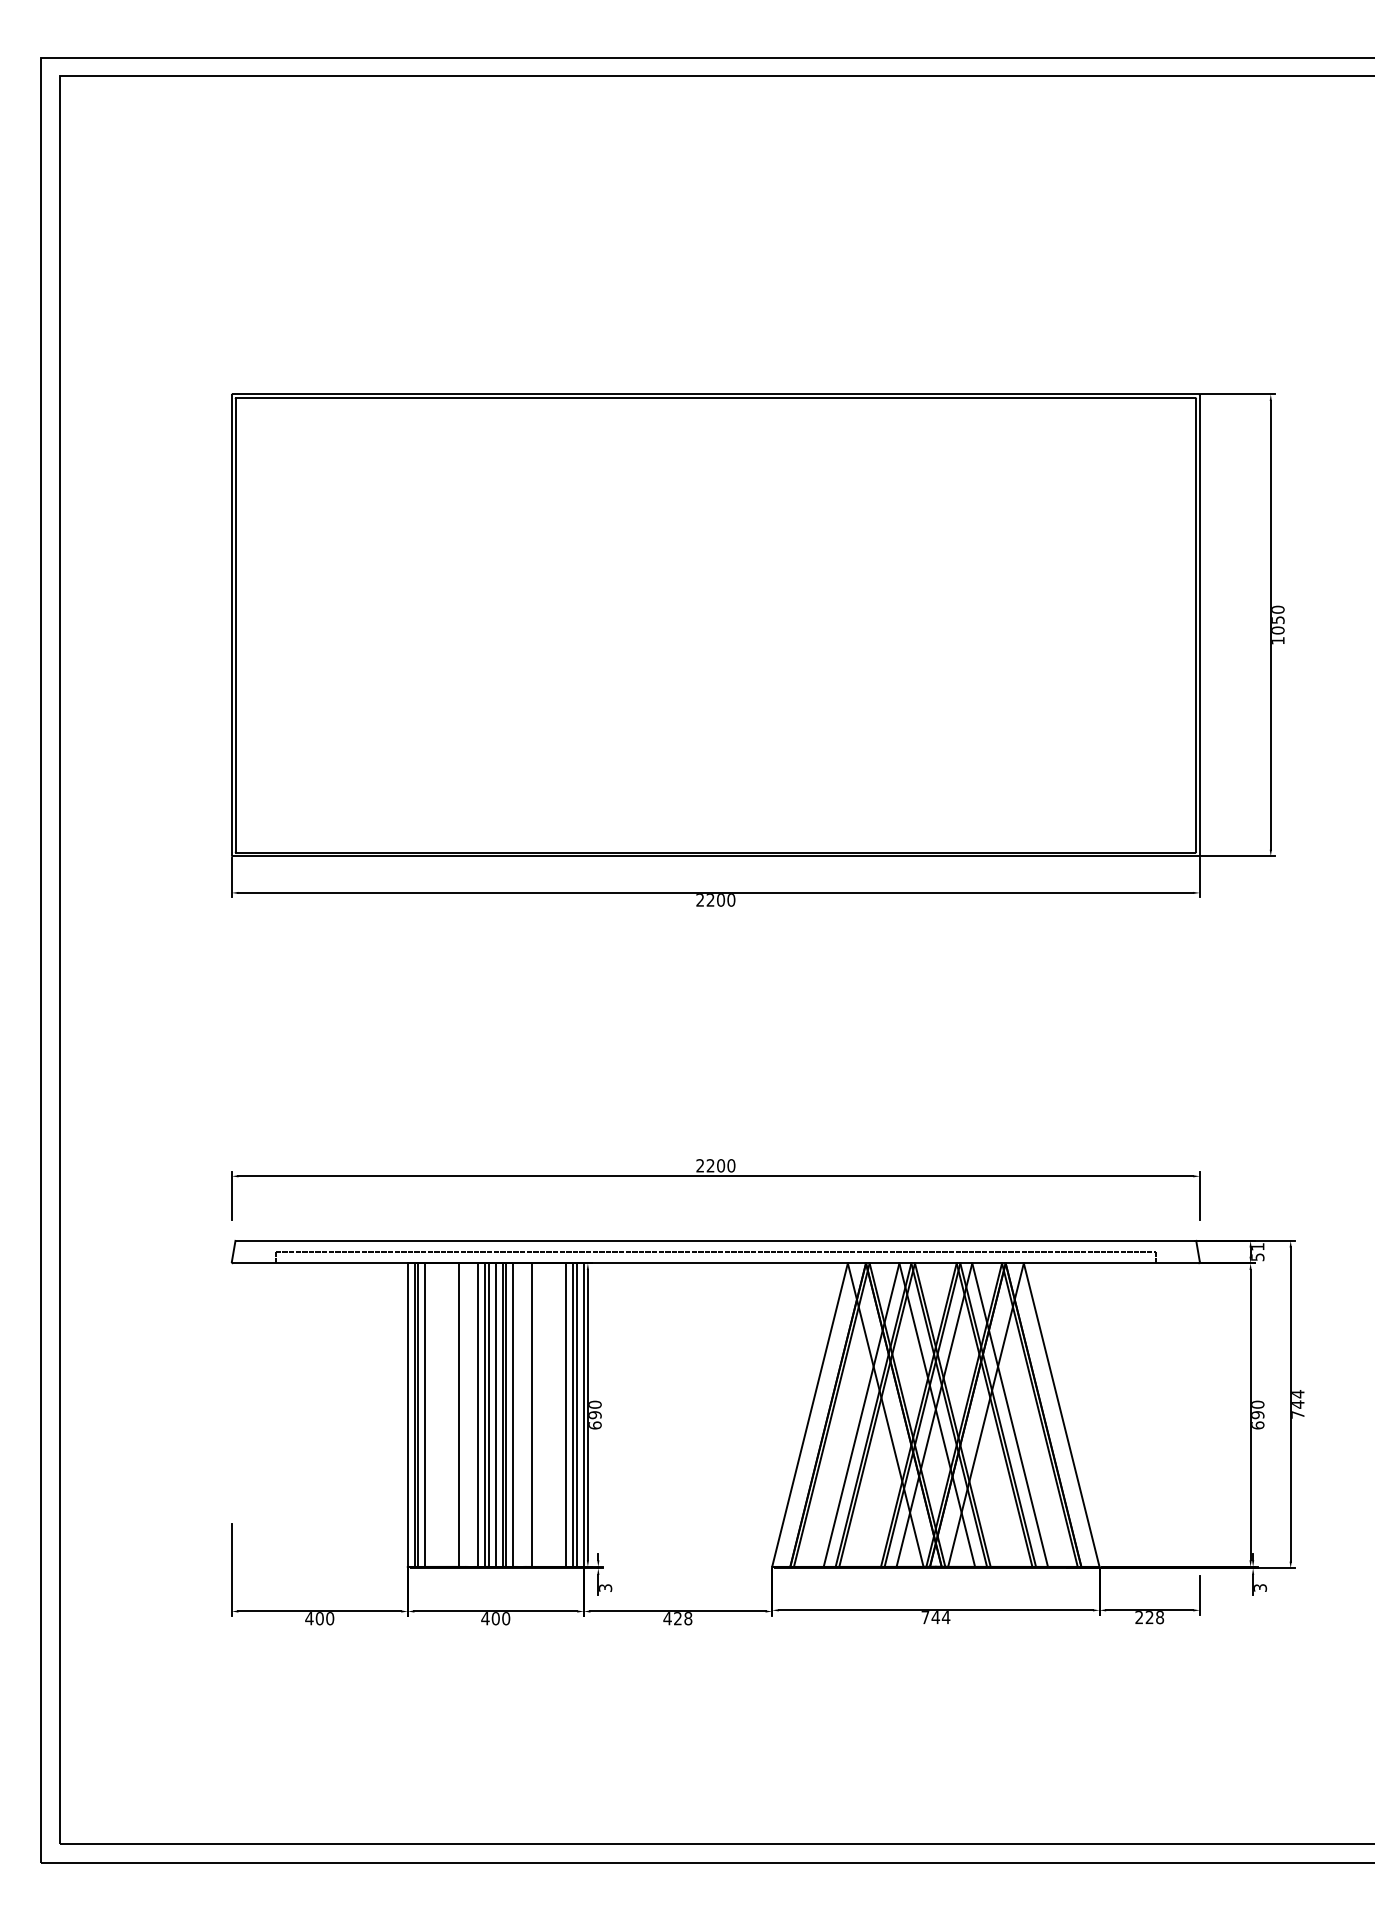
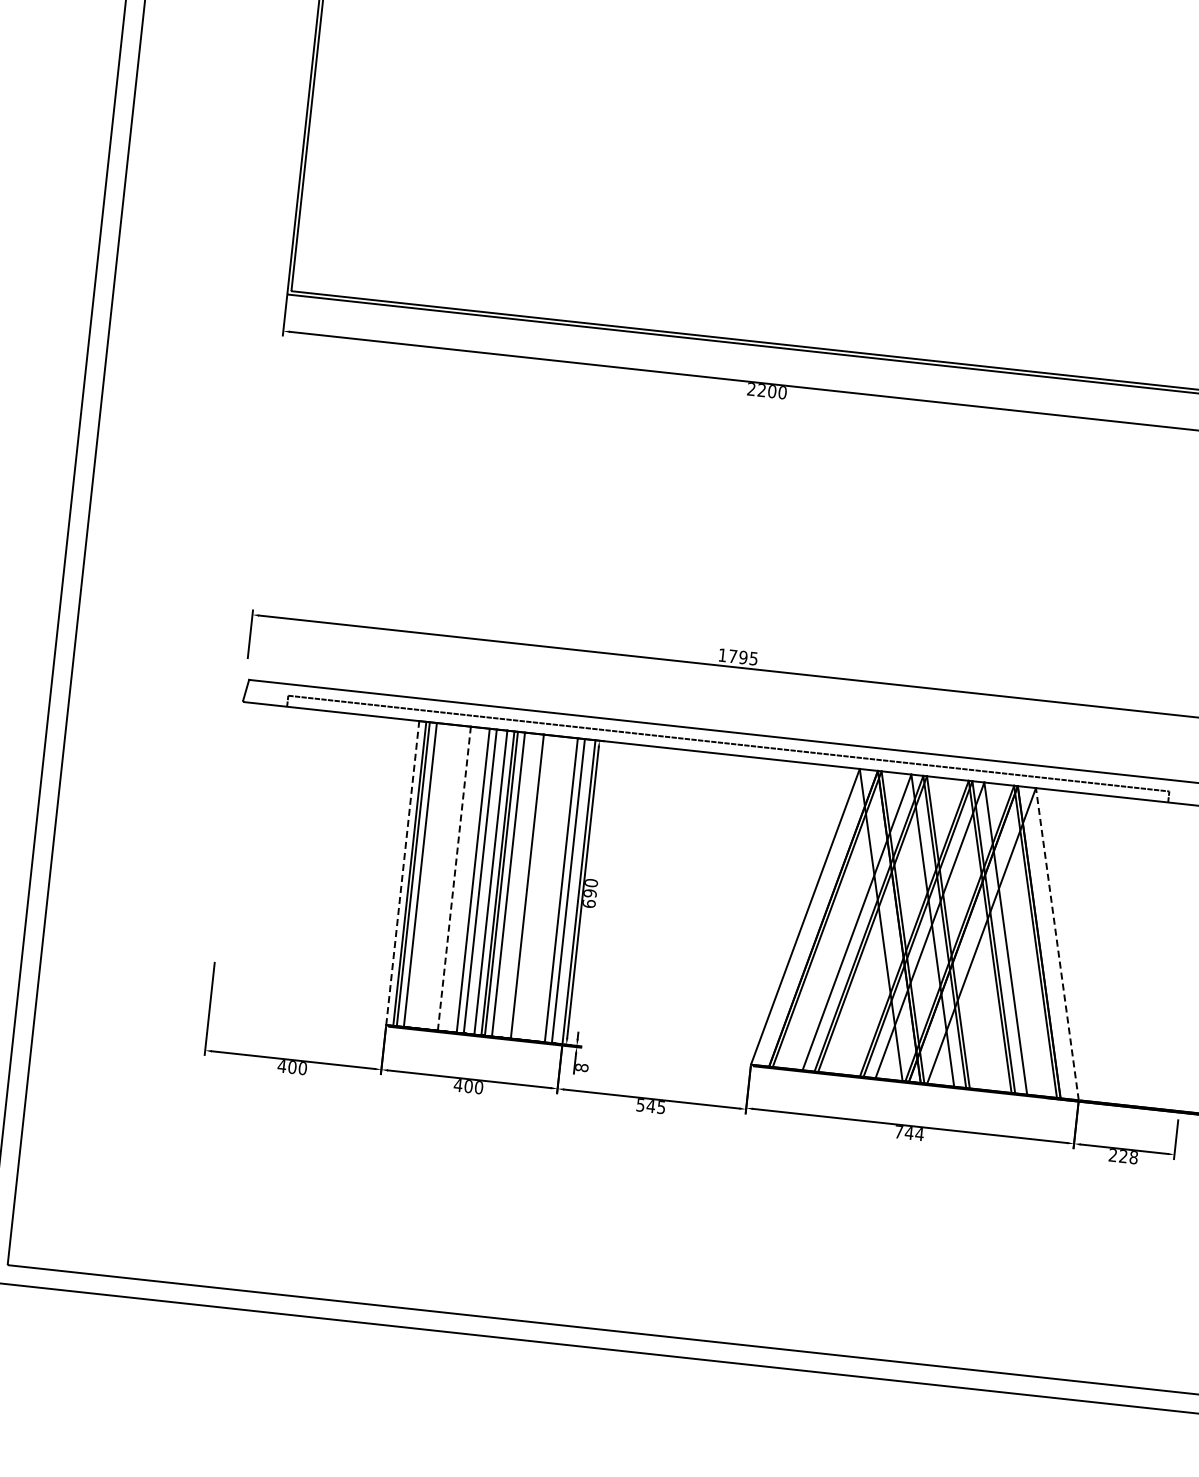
text: (715, 1165) -> (737, 656), 2200 -> 1795
line: (576, 1414) -> (571, 890), removed
line: (1061, 1414) -> (1057, 943), solid -> dashed
line: (407, 1415) -> (402, 873), solid -> dashed
line: (459, 1415) -> (454, 879), solid -> dashed
line: (488, 1415) -> (483, 882), removed
text: (605, 1588) -> (581, 1068), 3 -> 8
text: (677, 1618) -> (650, 1106), 428 -> 545

